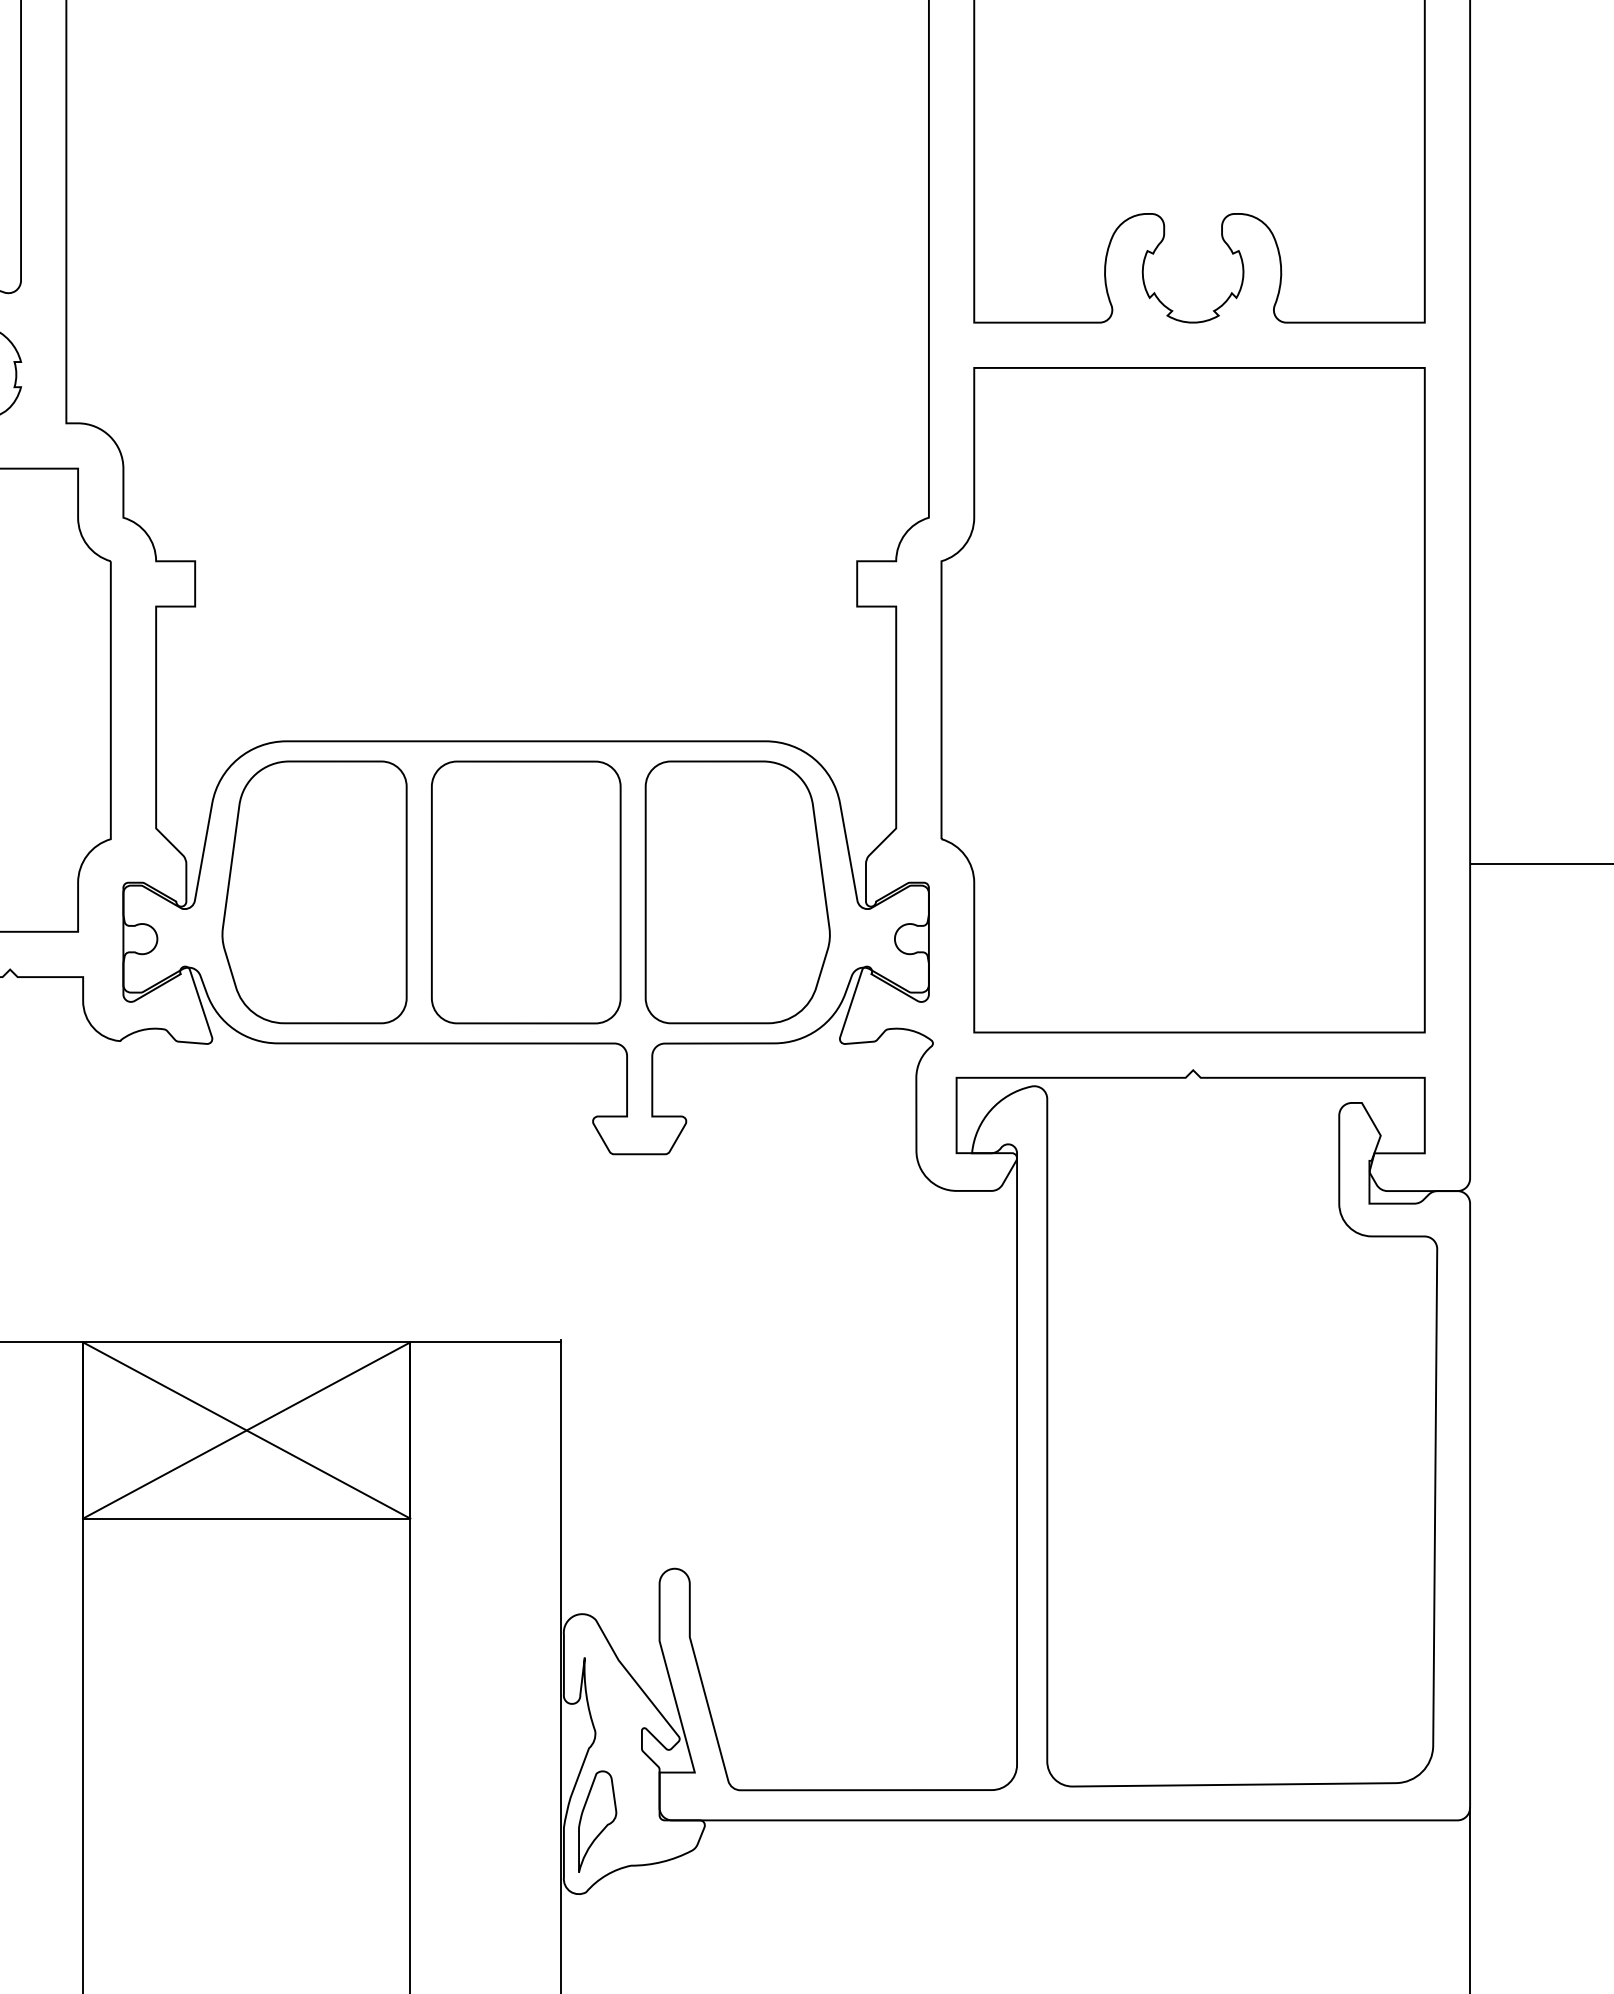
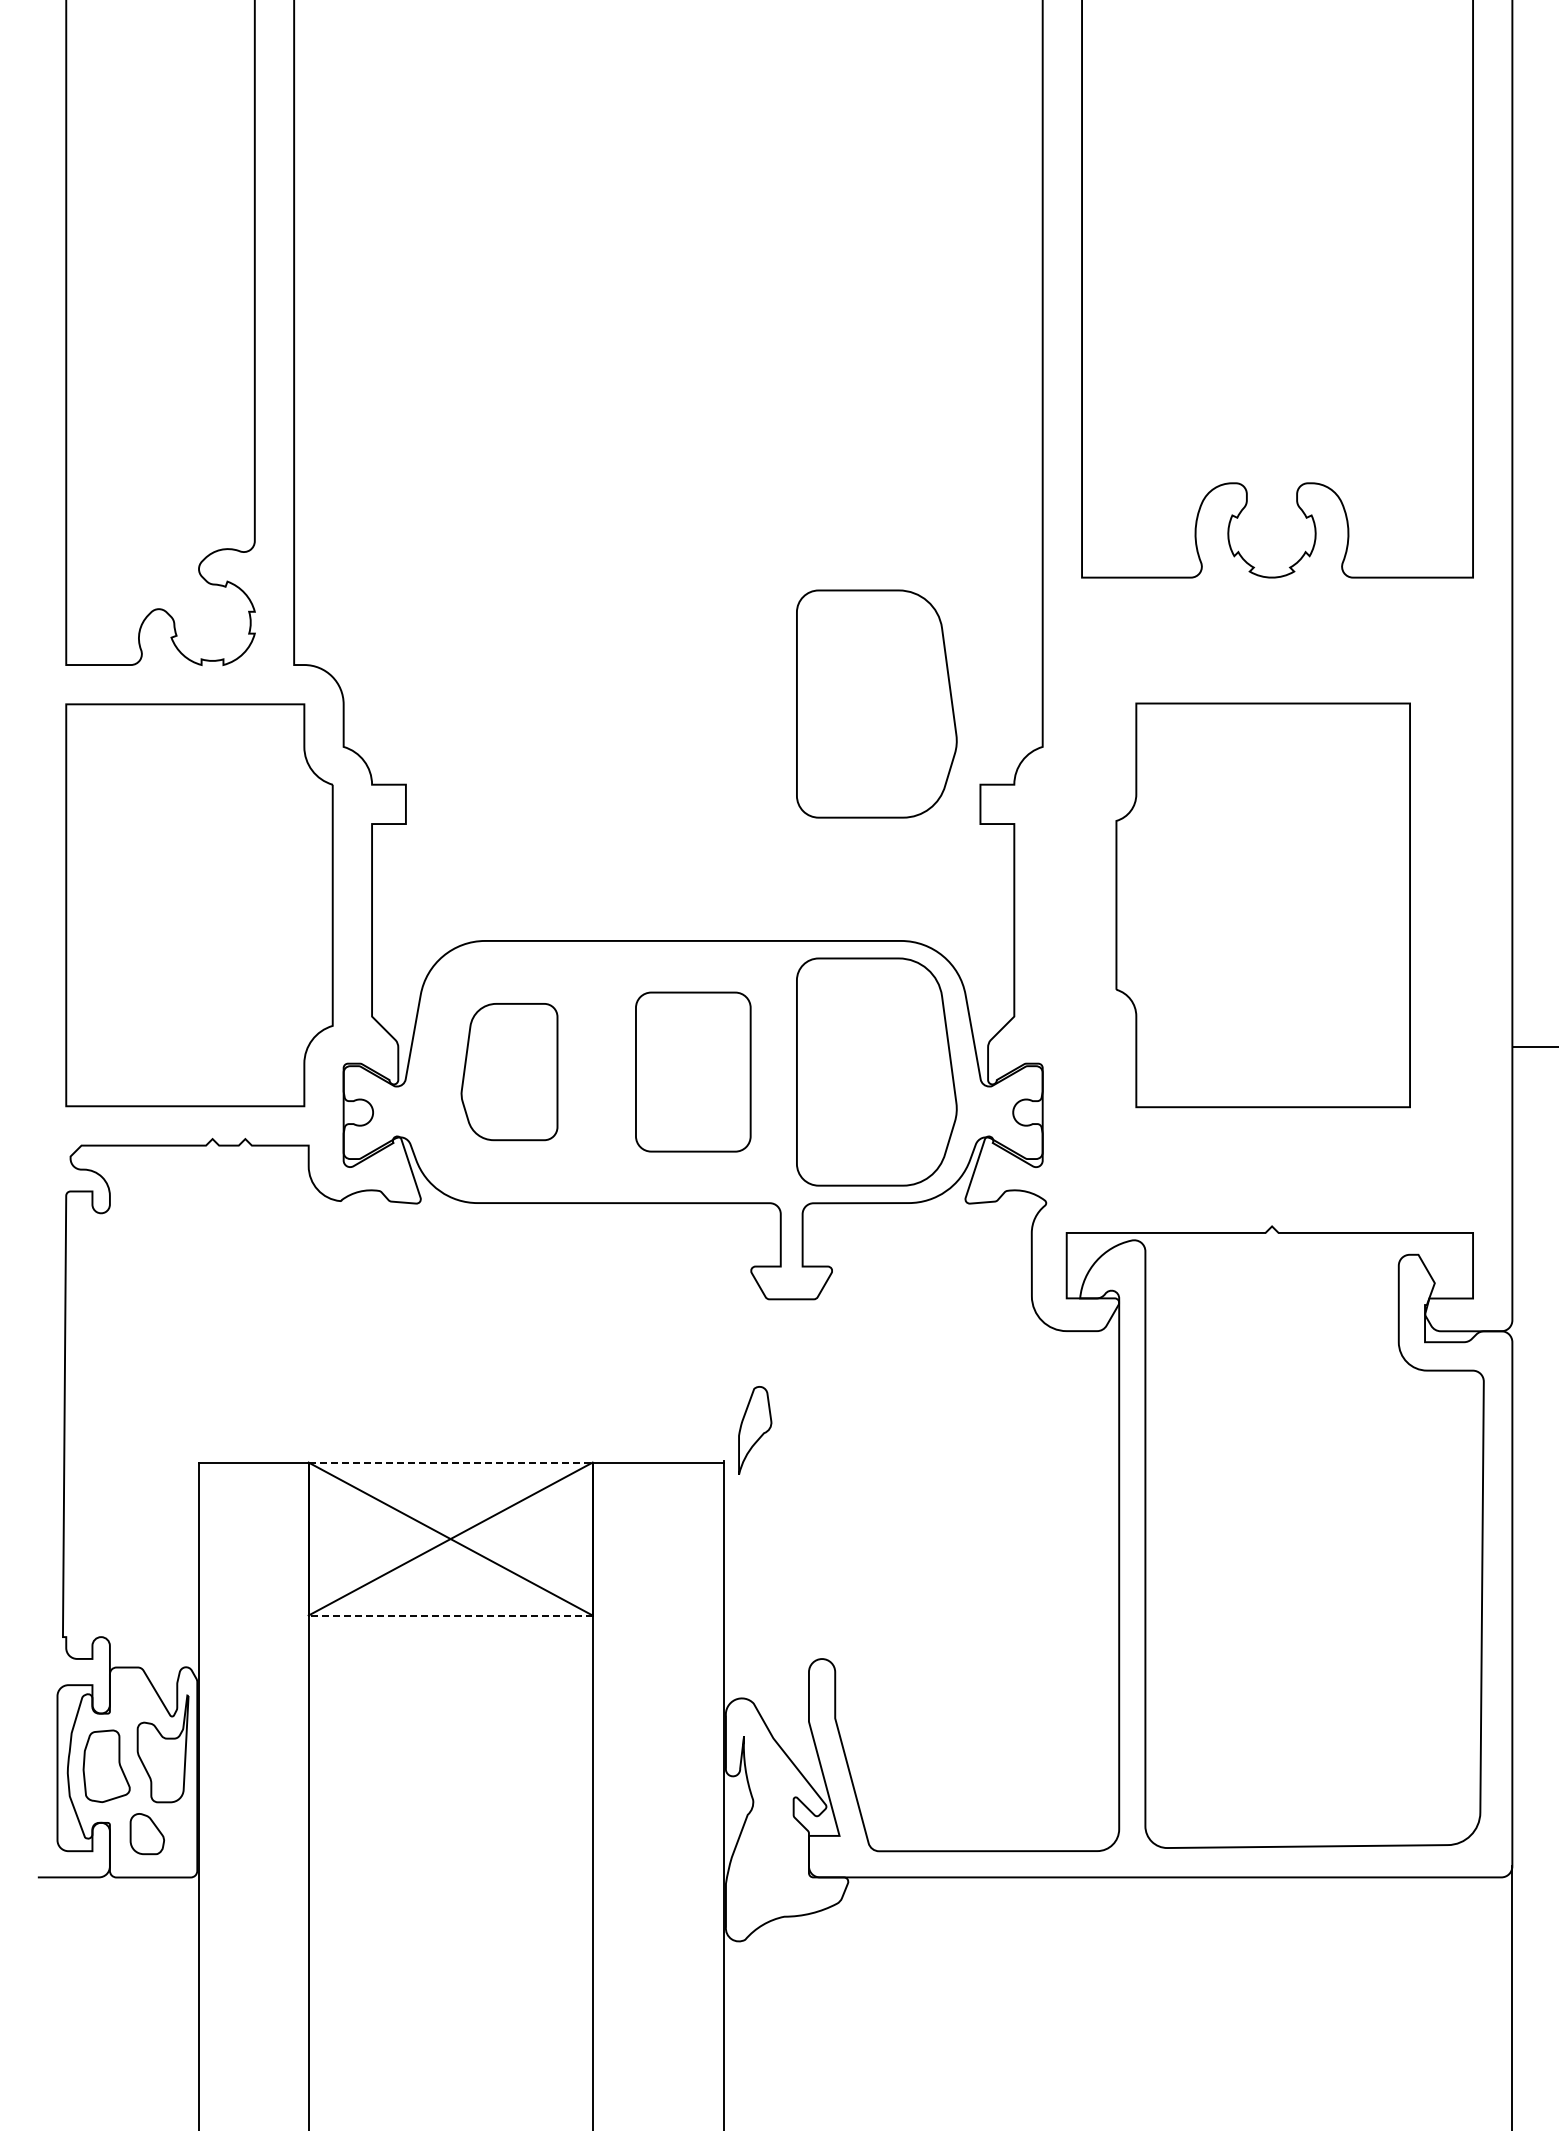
part: (737, 467) -> (876, 703), added
part: (1182, 700) -> (1262, 905), size x0.7
part: (314, 891) -> (509, 1071), size x0.6
part: (526, 891) -> (693, 1071), size x0.7
line: (246, 1342) -> (450, 1462), solid -> dashed
line: (246, 1518) -> (450, 1615), solid -> dashed
part: (597, 1821) -> (755, 1430), moved

